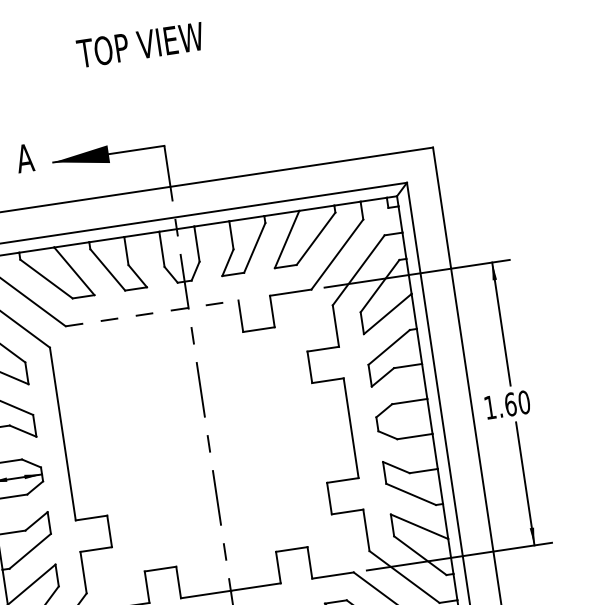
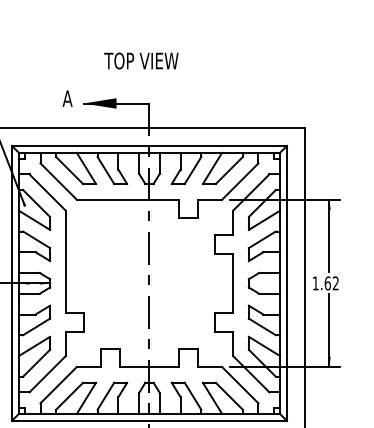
text: (140, 44) -> (141, 60), moved
line: (153, 313) -> (128, 199), dashed -> solid
text: (523, 402) -> (335, 283), 1.60 -> 1.62

